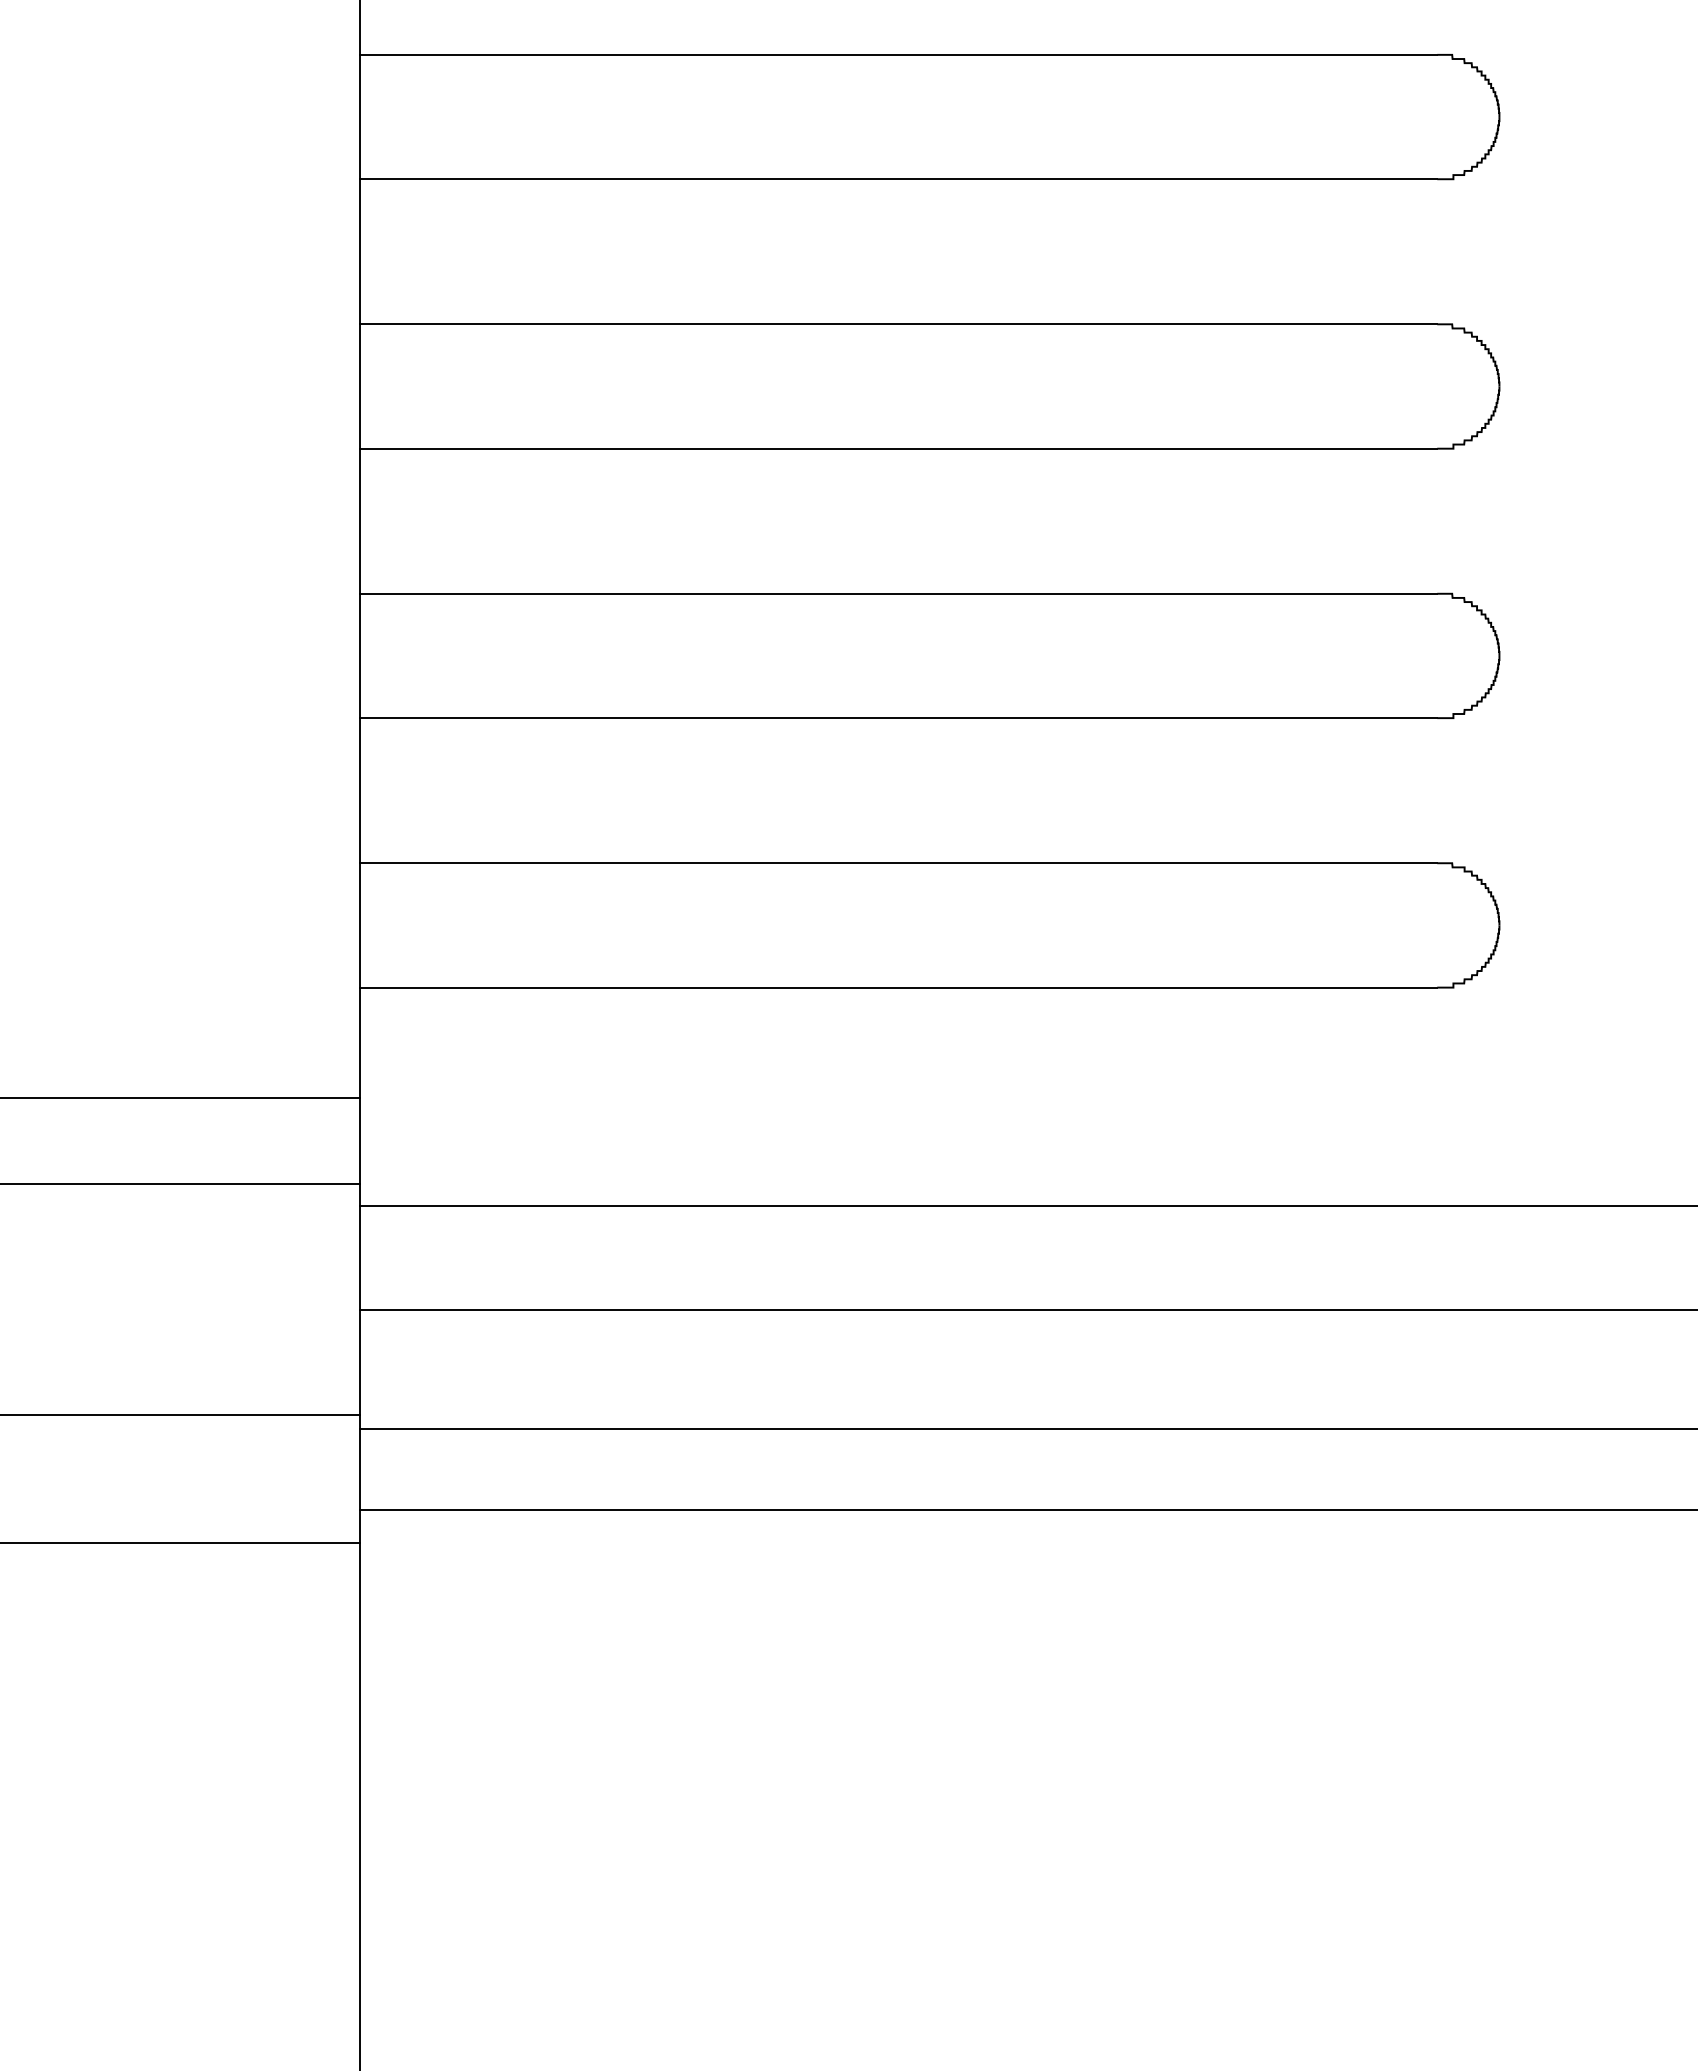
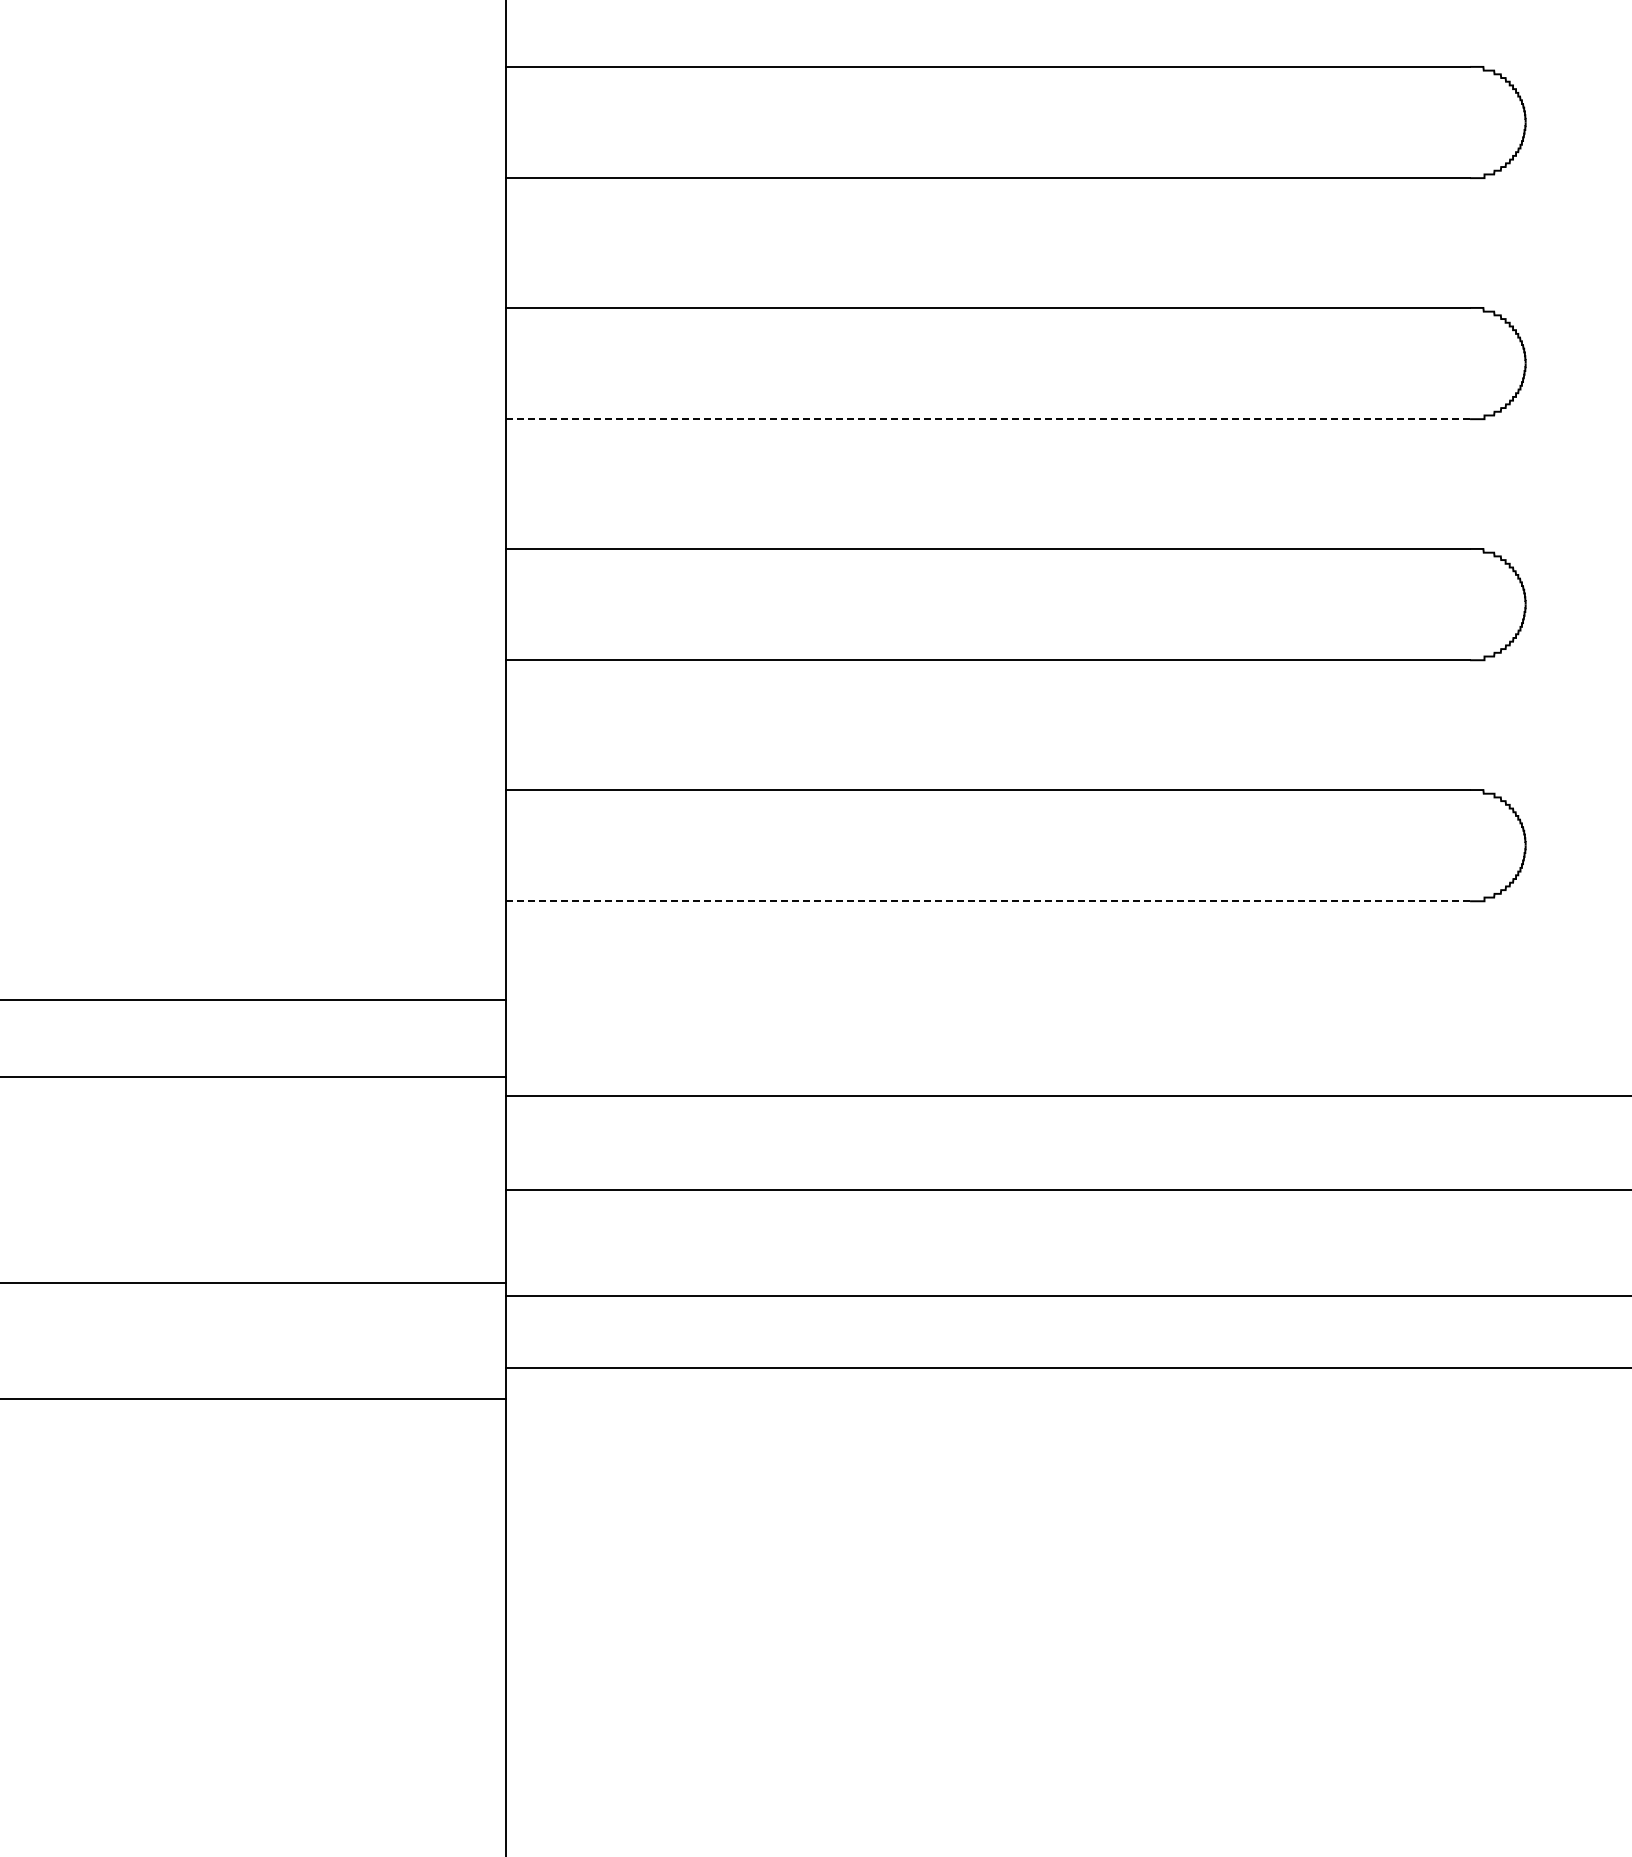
line: (897, 449) -> (987, 419), solid -> dashed
line: (897, 987) -> (987, 901), solid -> dashed

